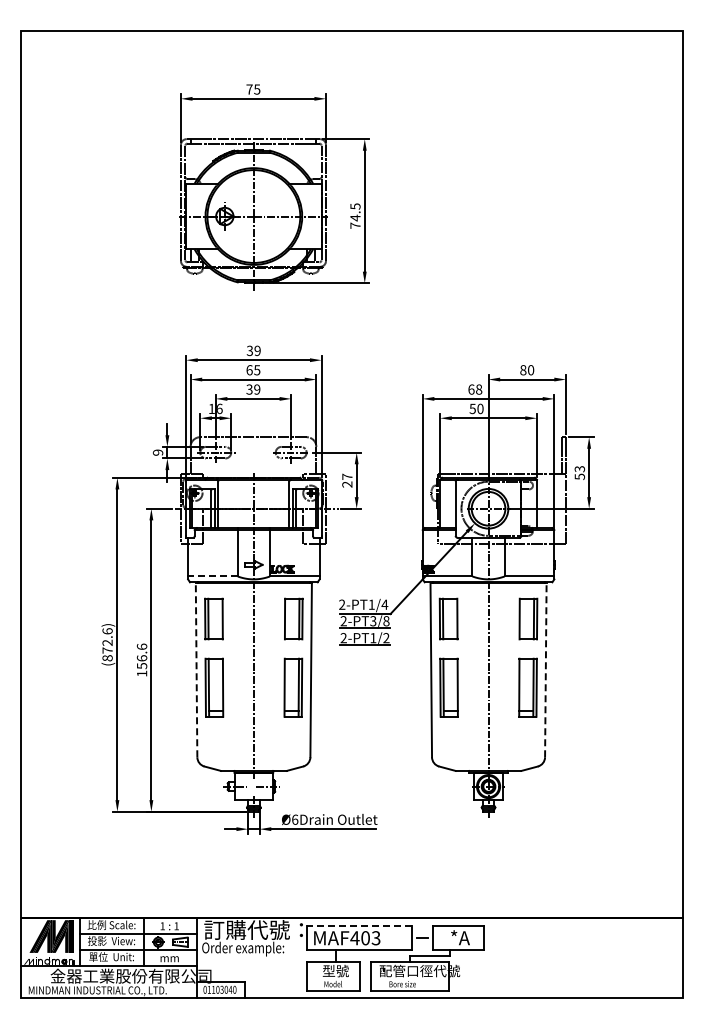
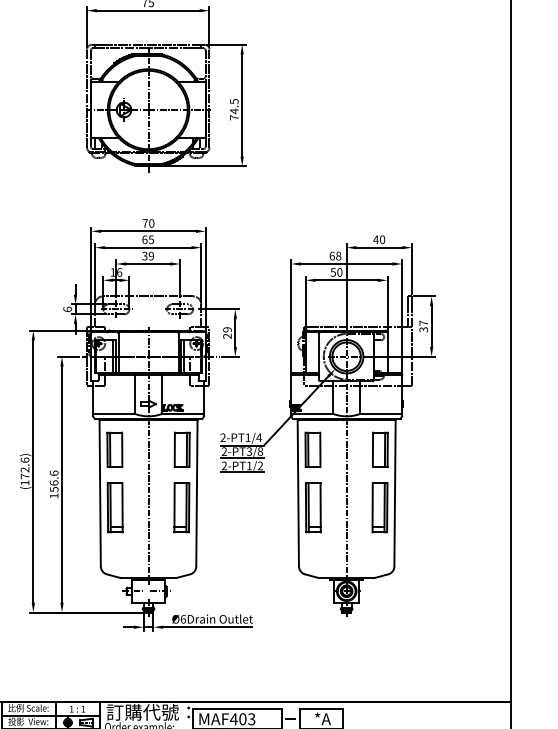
text: (253, 350) -> (148, 223), 39 -> 70
text: (523, 370) -> (376, 240), 80 -> 40
text: (157, 452) -> (67, 309), 9 -> 6
text: (579, 472) -> (423, 326), 53 -> 37
text: (347, 476) -> (227, 329), 27 -> 29
line: (212, 576) -> (113, 413), dashed -> solid
text: (107, 658) -> (24, 483), (872.6) -> (172.6)
line: (196, 669) -> (100, 492), dashed -> solid
line: (545, 669) -> (394, 492), dashed -> solid
line: (359, 926) -> (237, 709), dashed -> solid

